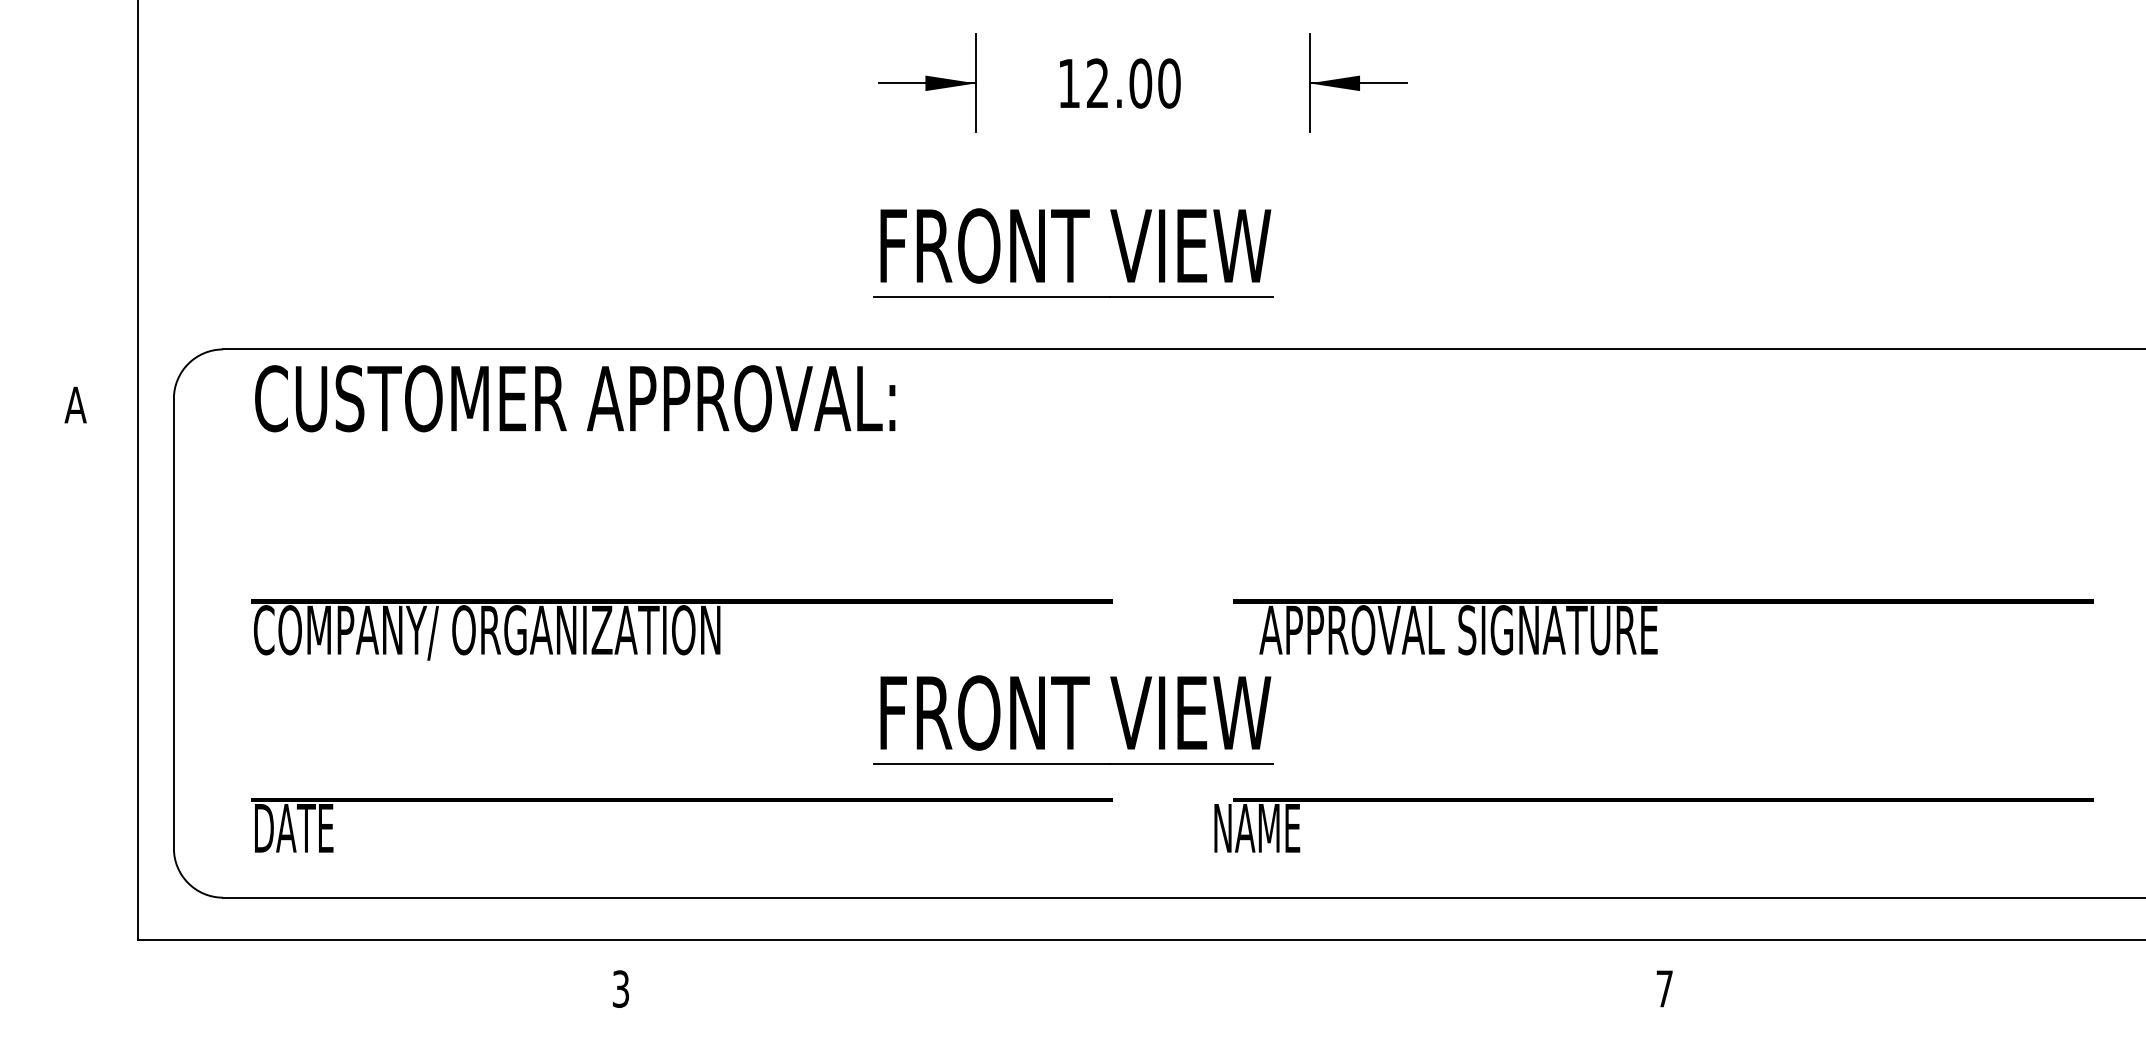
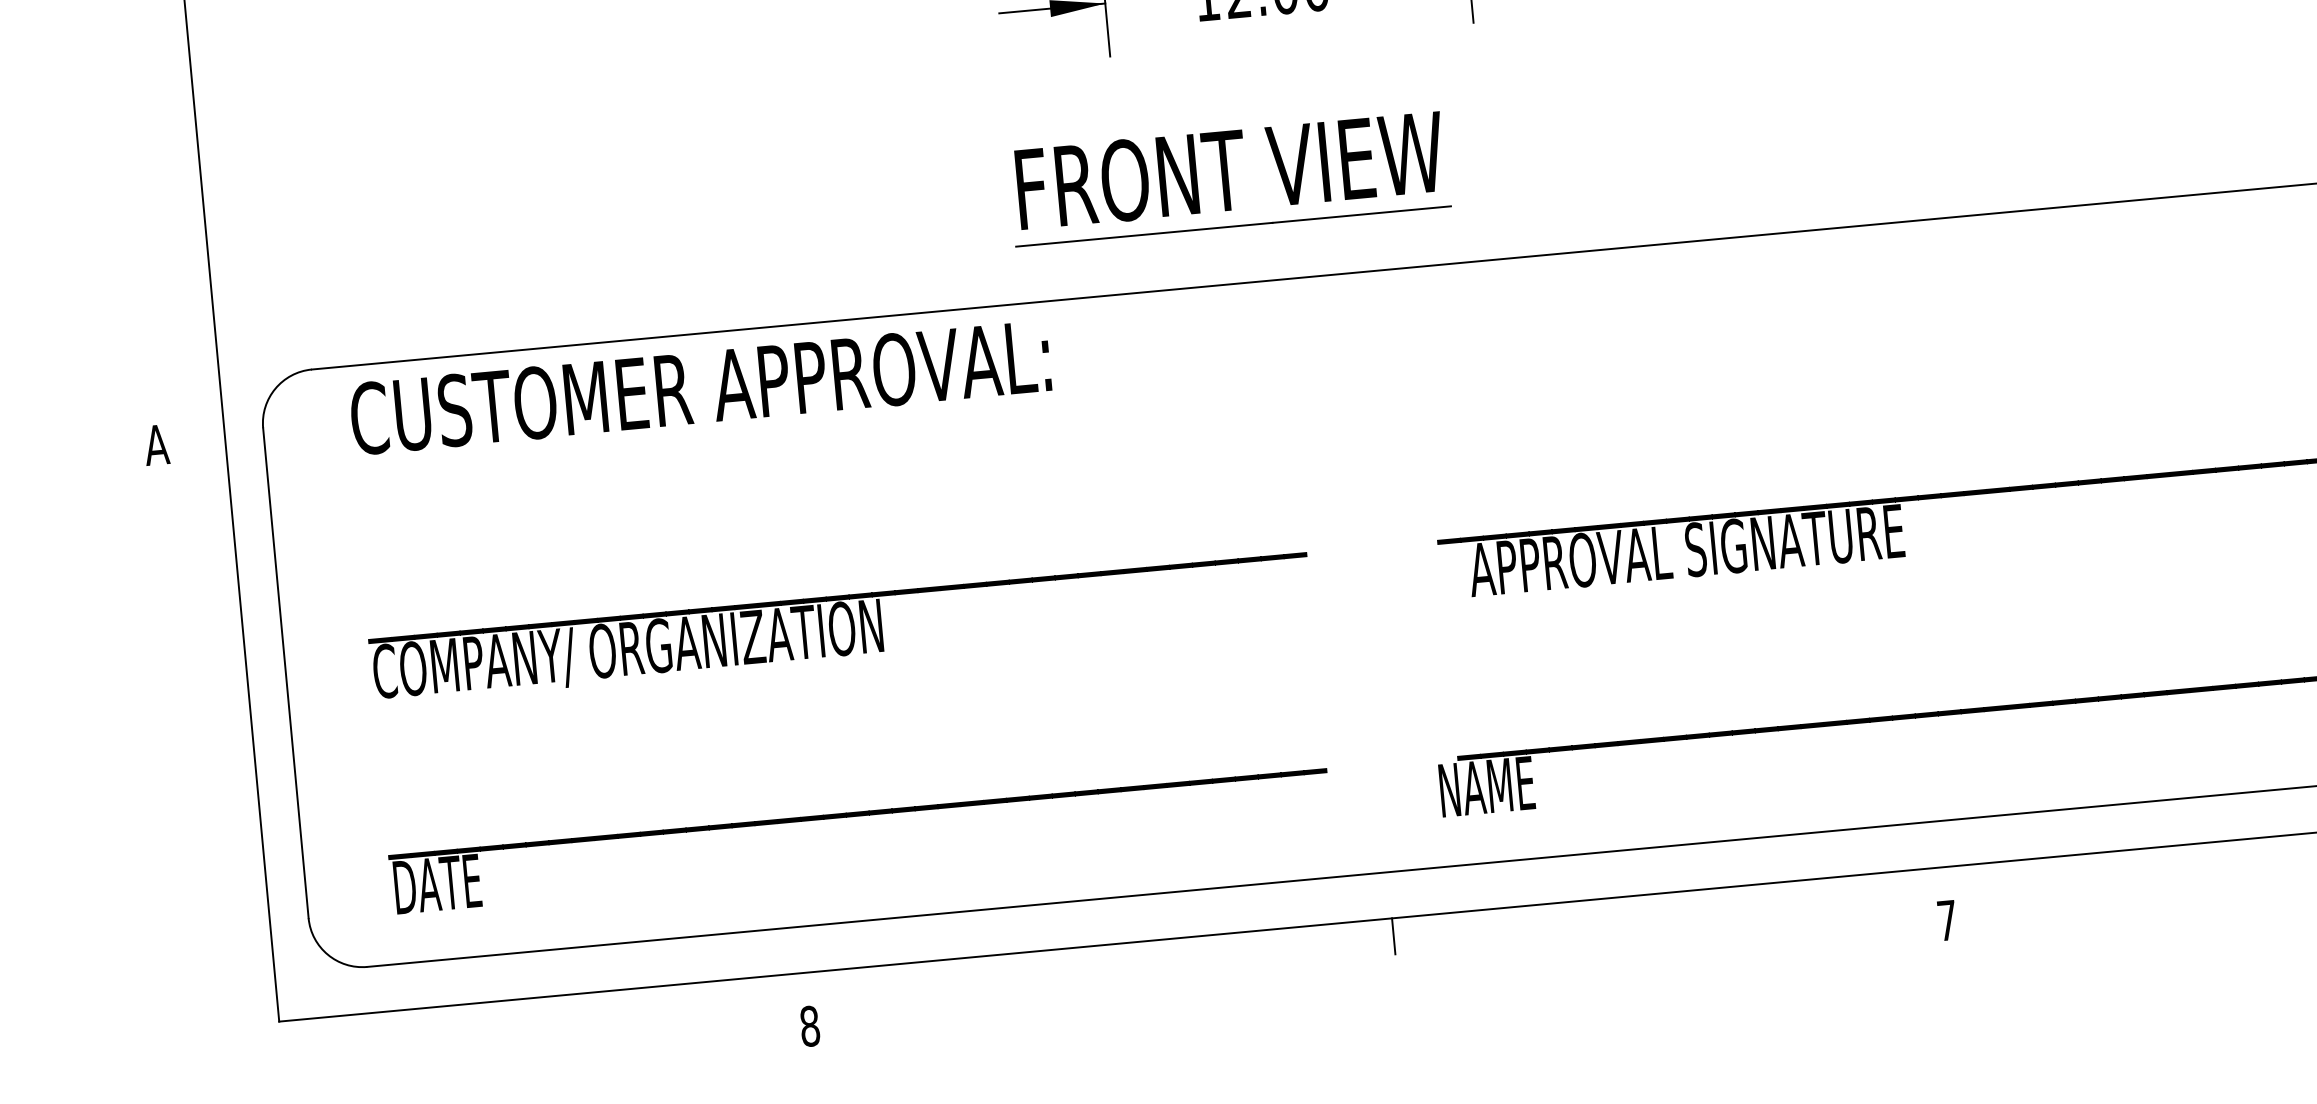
part: (1073, 719) -> (1275, 686), removed
line: (1159, 956) -> (1393, 936), added
text: (620, 988) -> (809, 1025), 3 -> 8

